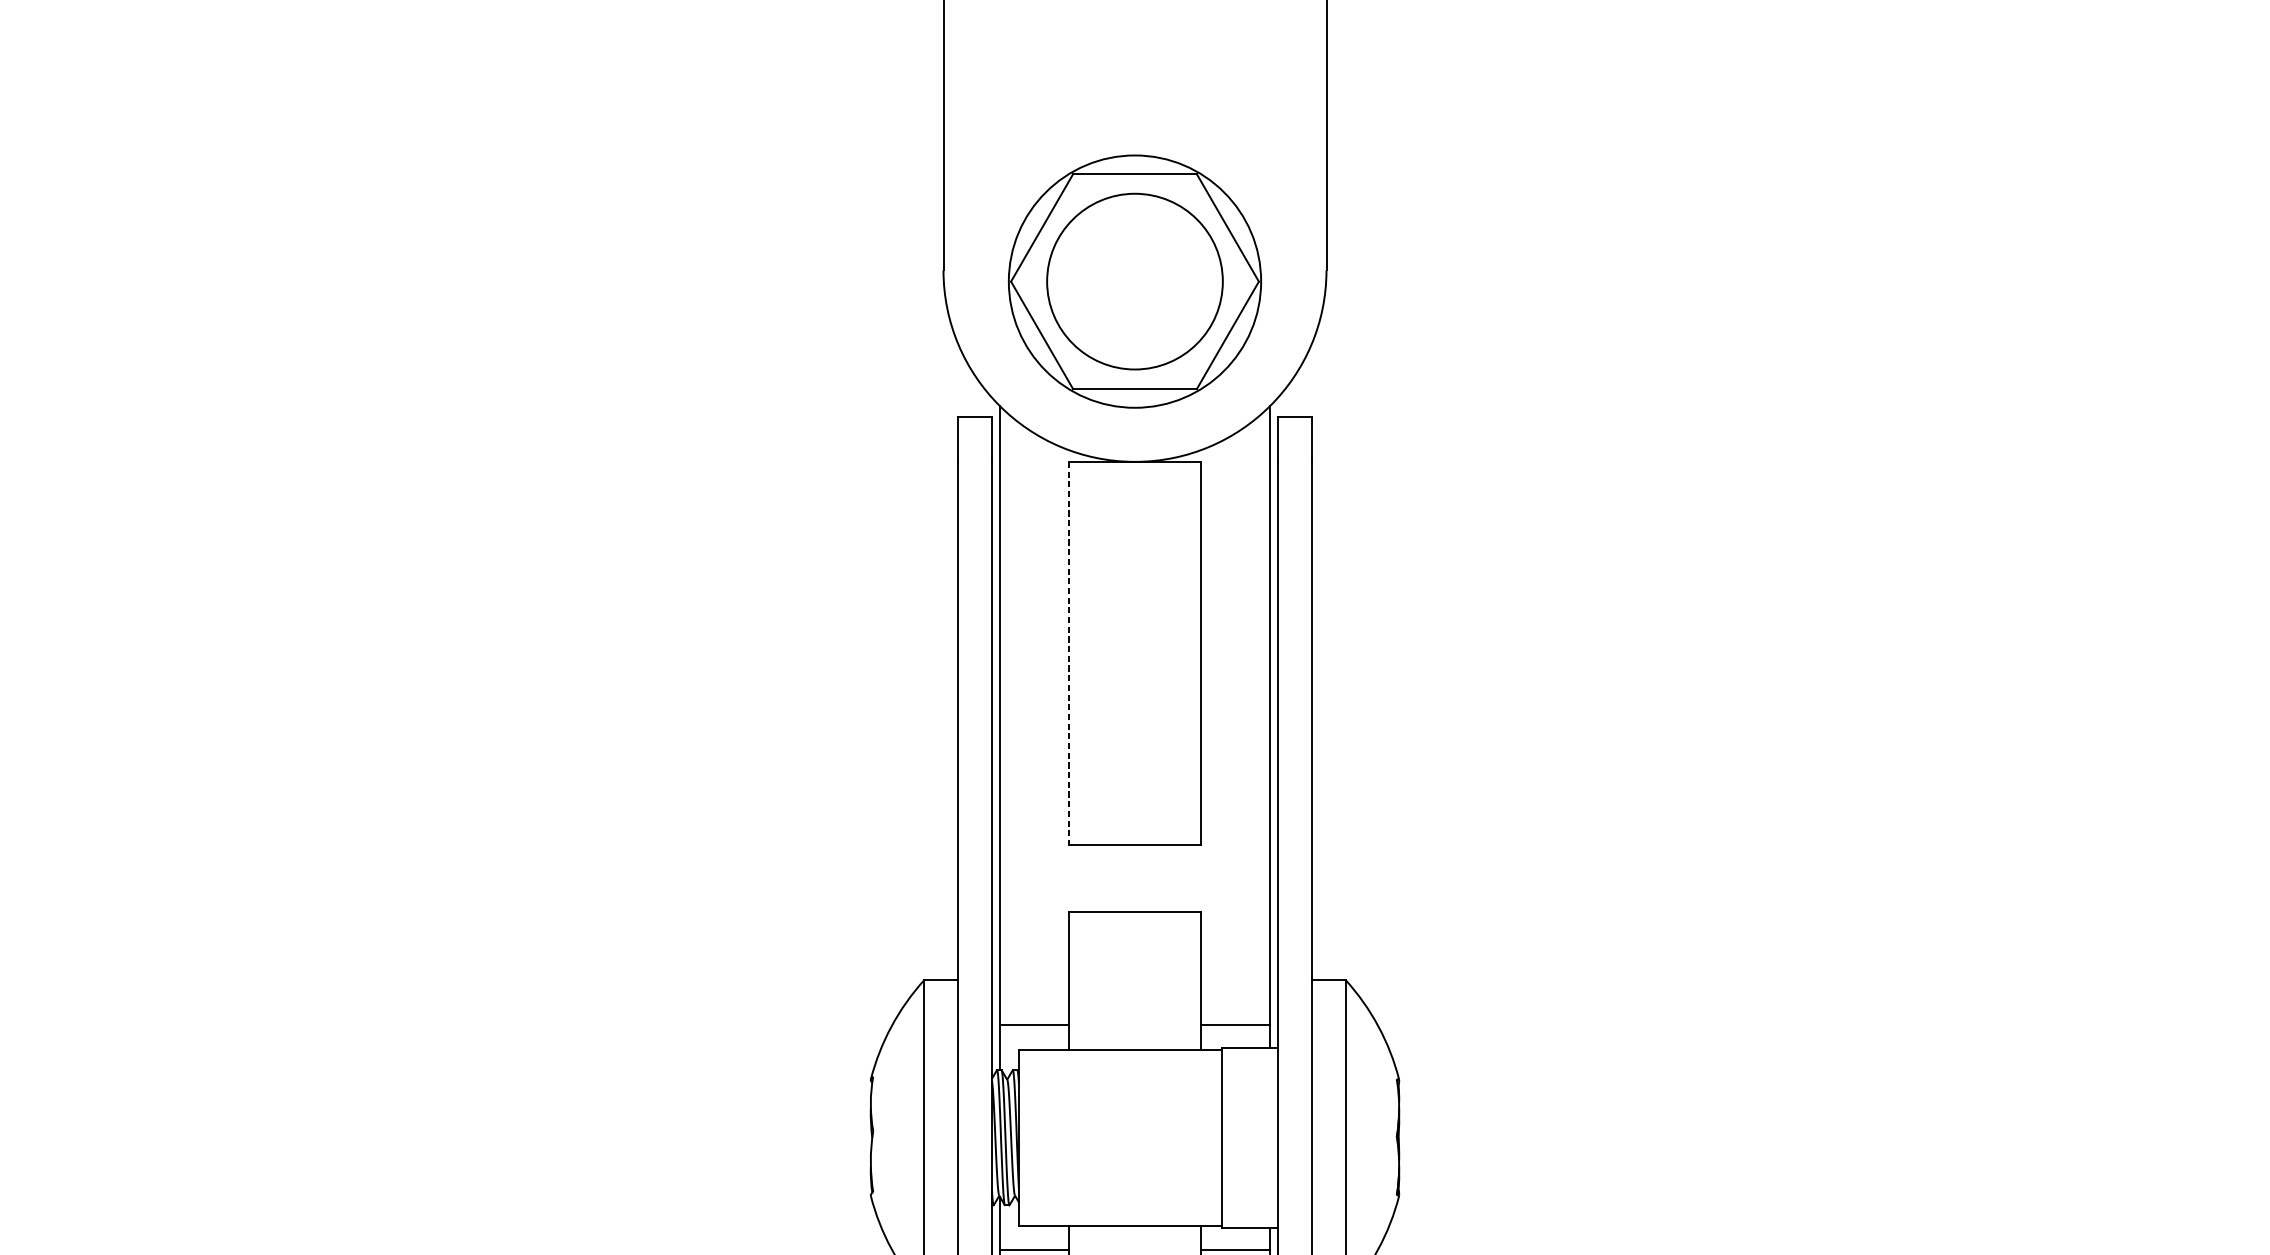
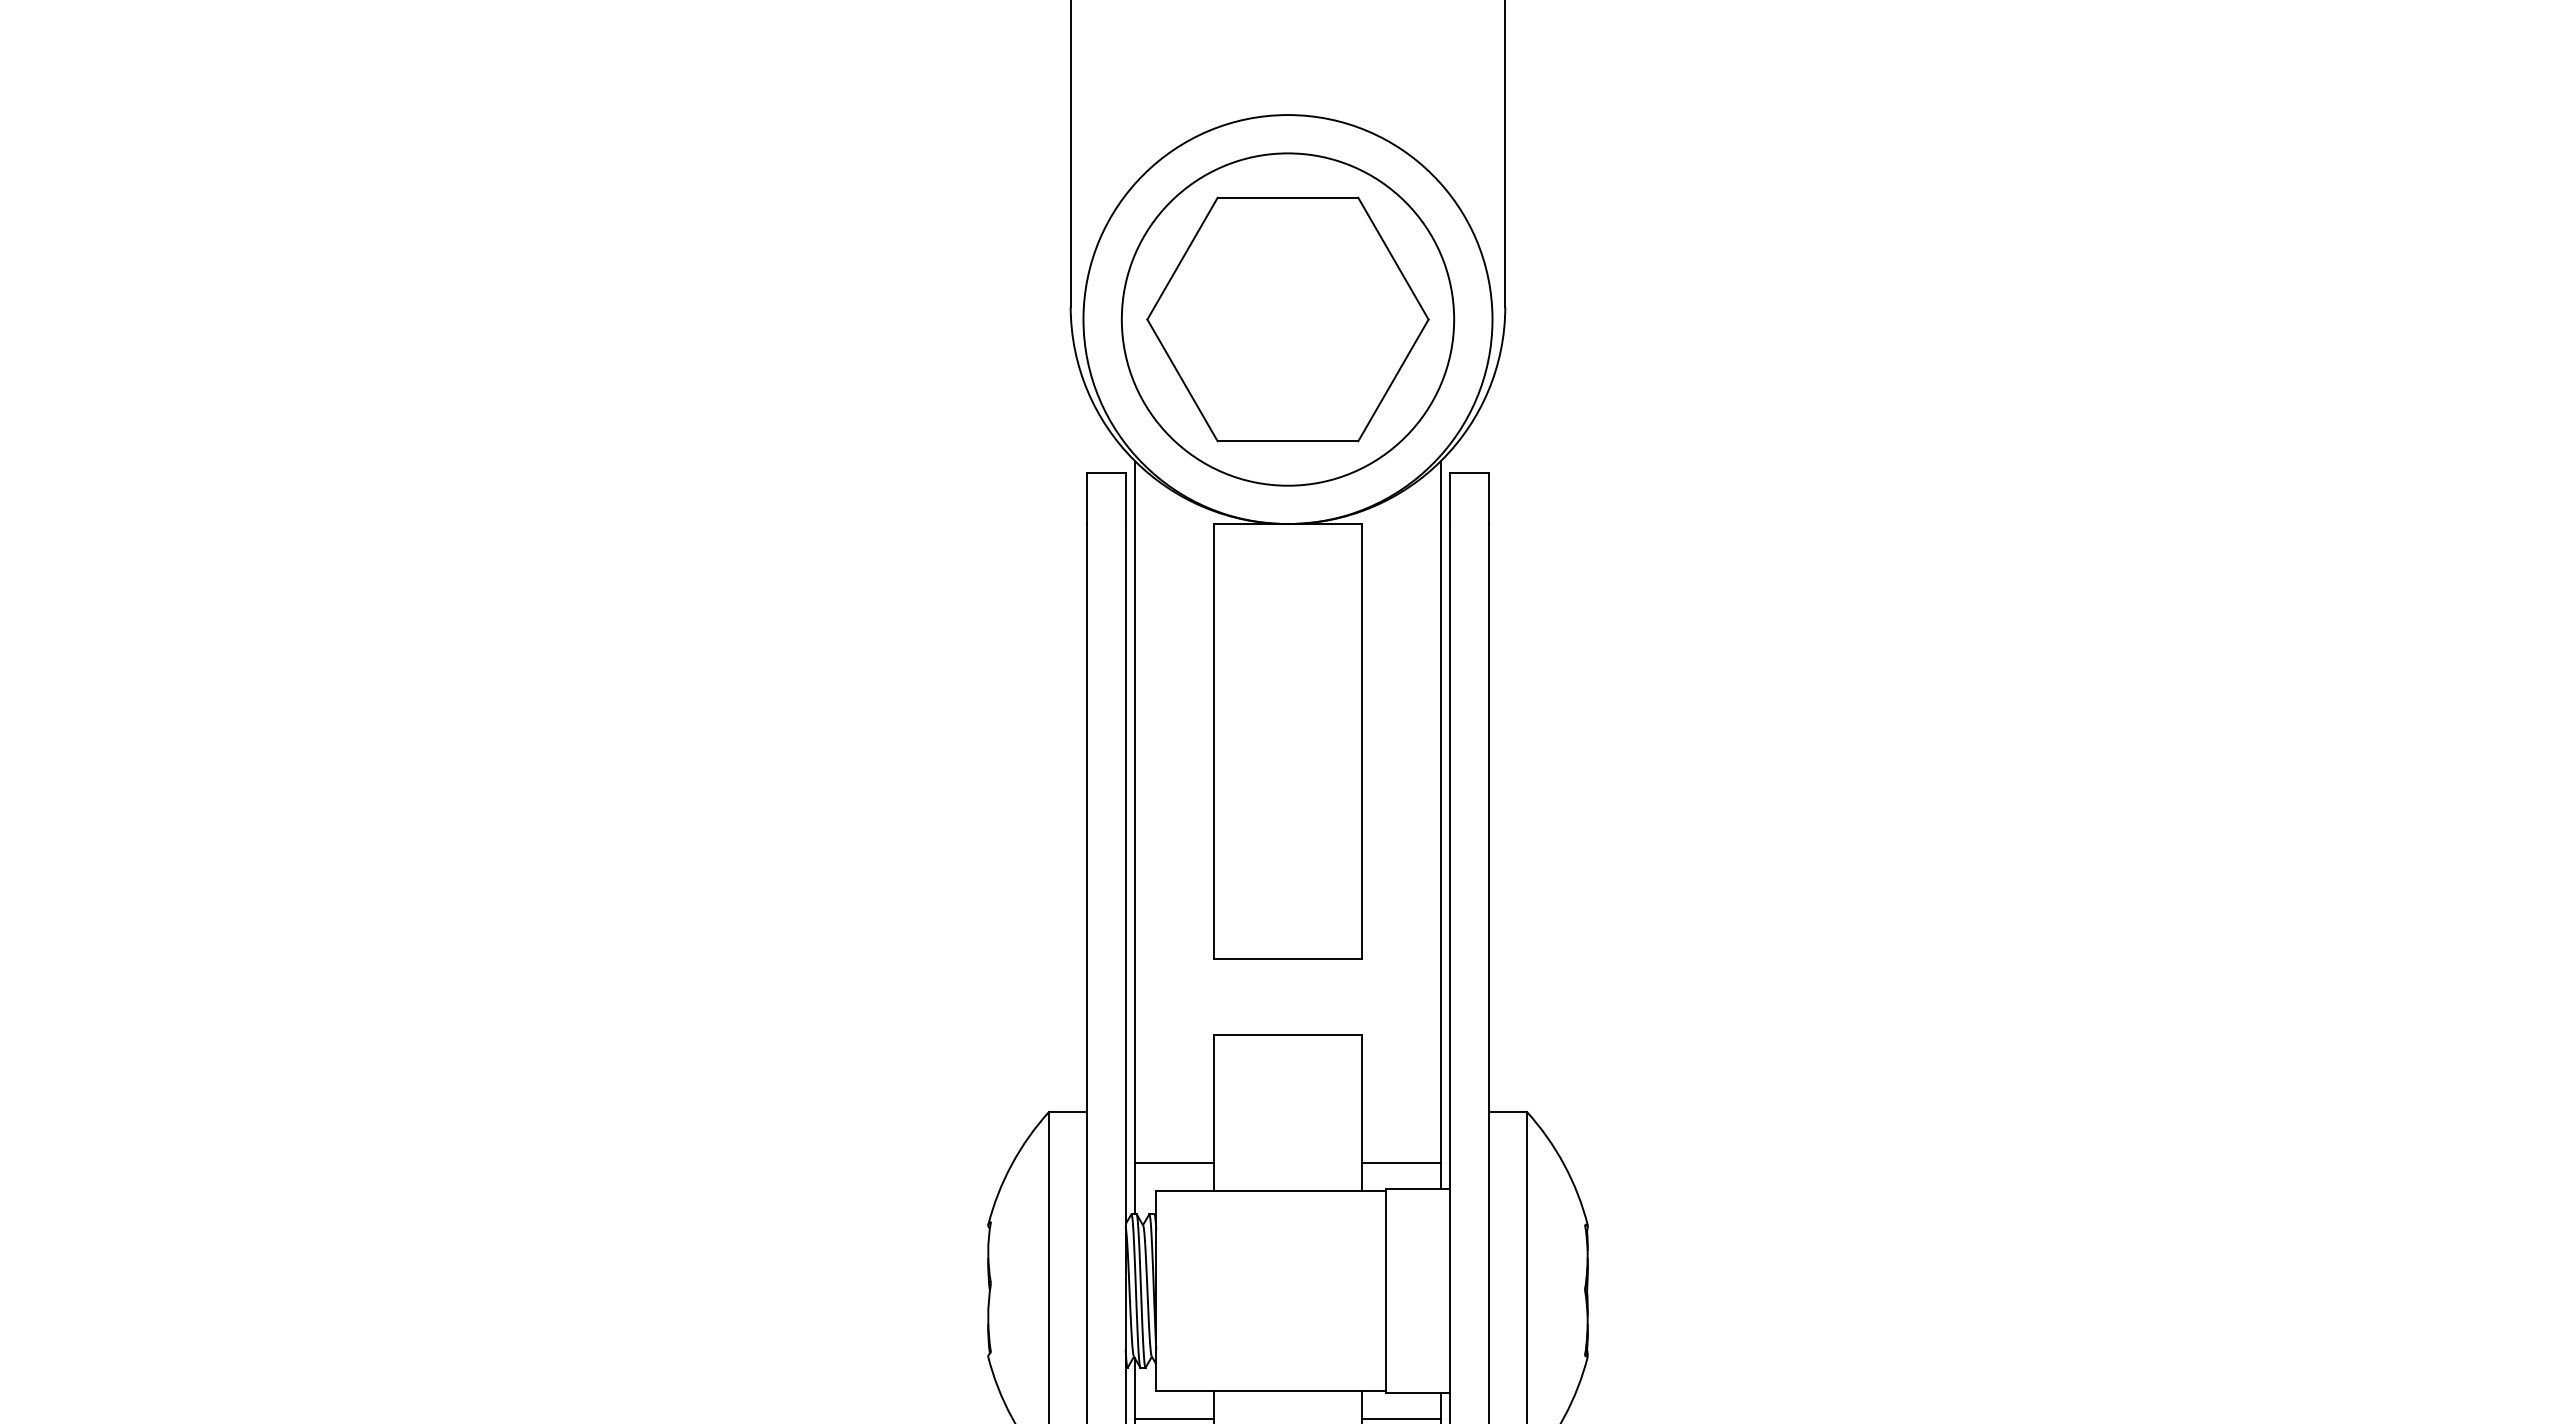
circle: (1134, 281) -> (1287, 319), size x1.43
circle: (1134, 281) -> (1287, 319), size x1.67
line: (1069, 653) -> (1213, 741), dashed -> solid

